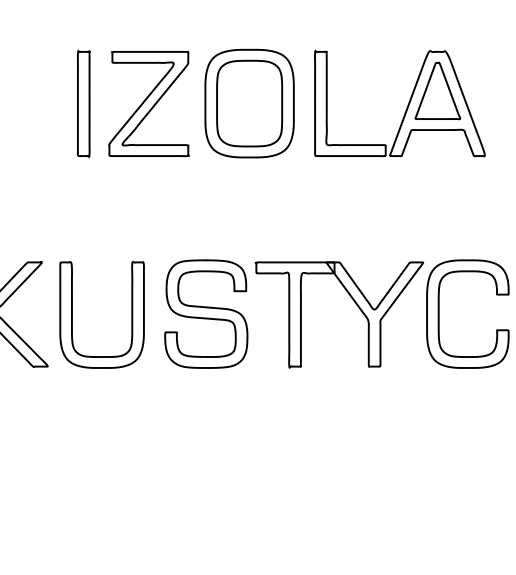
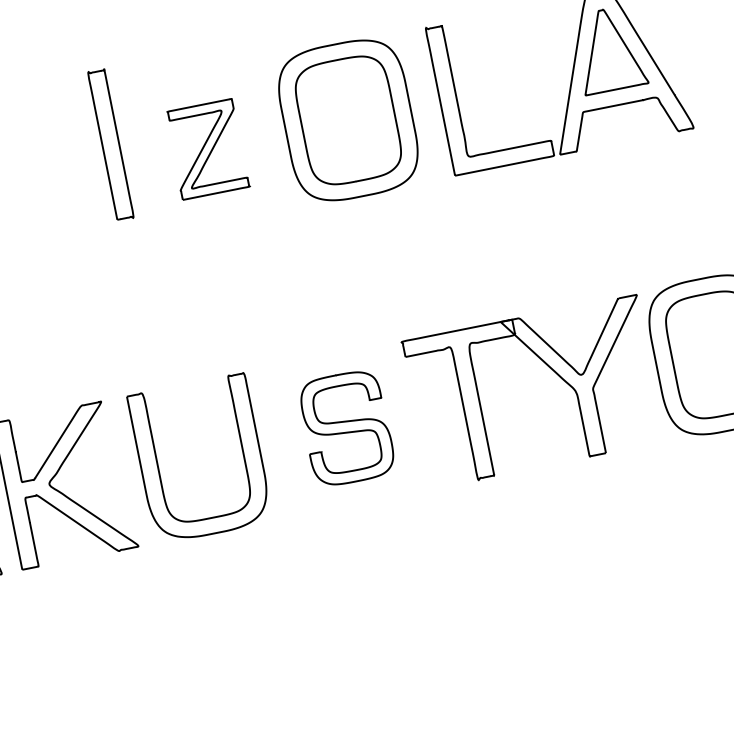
part: (83, 103) -> (110, 144), moved
part: (149, 104) -> (207, 149), size x0.6
part: (206, 313) -> (346, 427), size x0.7

